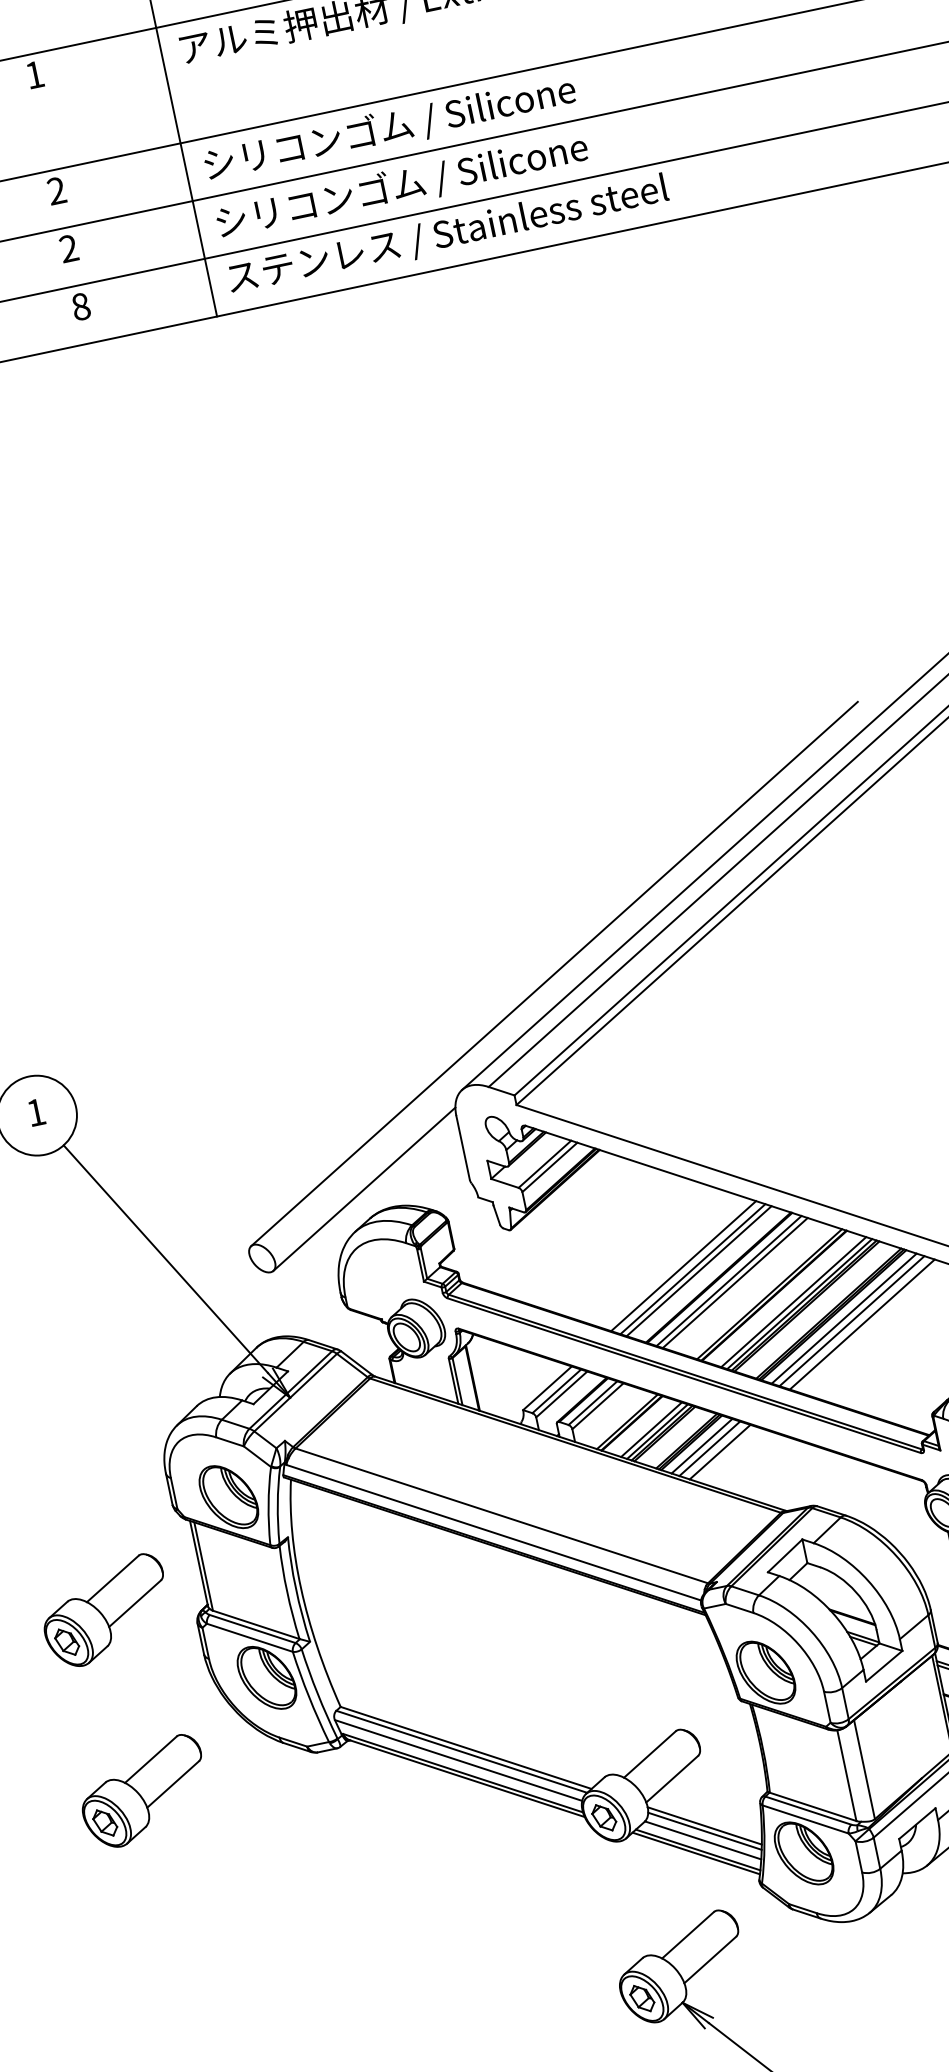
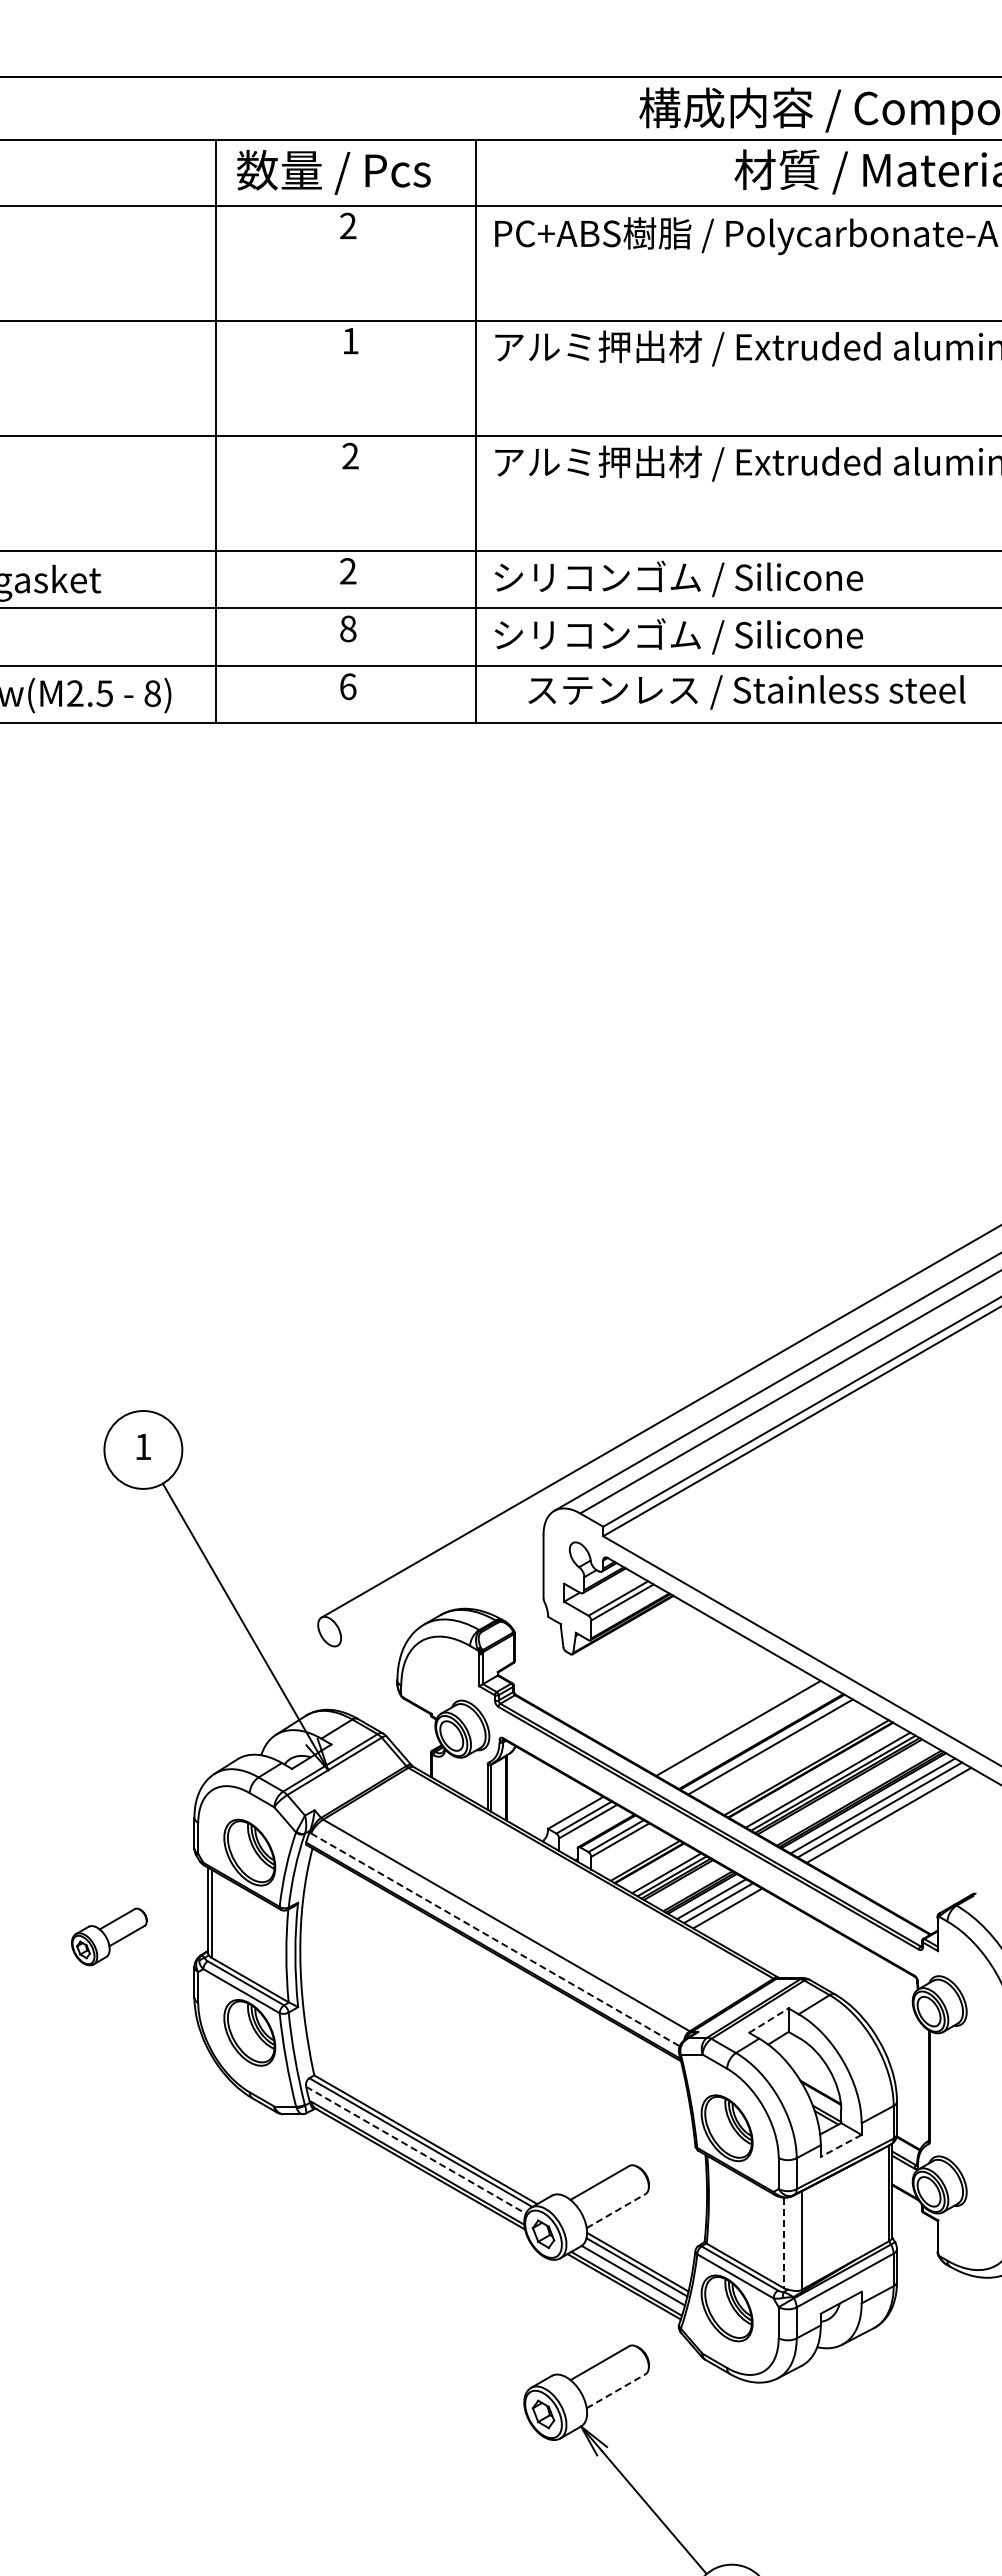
text: (34, 74) -> (350, 455), 1 -> 2
text: (447, 235) -> (746, 692), moved
text: (69, 248) -> (348, 628), 2 -> 8
text: (81, 306) -> (348, 686), 8 -> 6
line: (363, 1188) -> (440, 1585), removed
line: (683, 1265) -> (730, 1723), removed
line: (698, 1271) -> (743, 1731), removed
line: (734, 1282) -> (775, 1749), removed
line: (493, 1532) -> (495, 1939), solid -> dashed
line: (785, 1555) -> (769, 2020), solid -> dashed
part: (105, 1610) -> (109, 1936), size x0.6
line: (883, 1667) -> (840, 2146), solid -> dashed
line: (459, 1760) -> (416, 2150), solid -> dashed
line: (846, 1776) -> (783, 2243), solid -> dashed
line: (672, 1779) -> (616, 2211), solid -> dashed
part: (144, 1792) -> (109, 2117), removed
line: (710, 1960) -> (616, 2391), solid -> dashed

